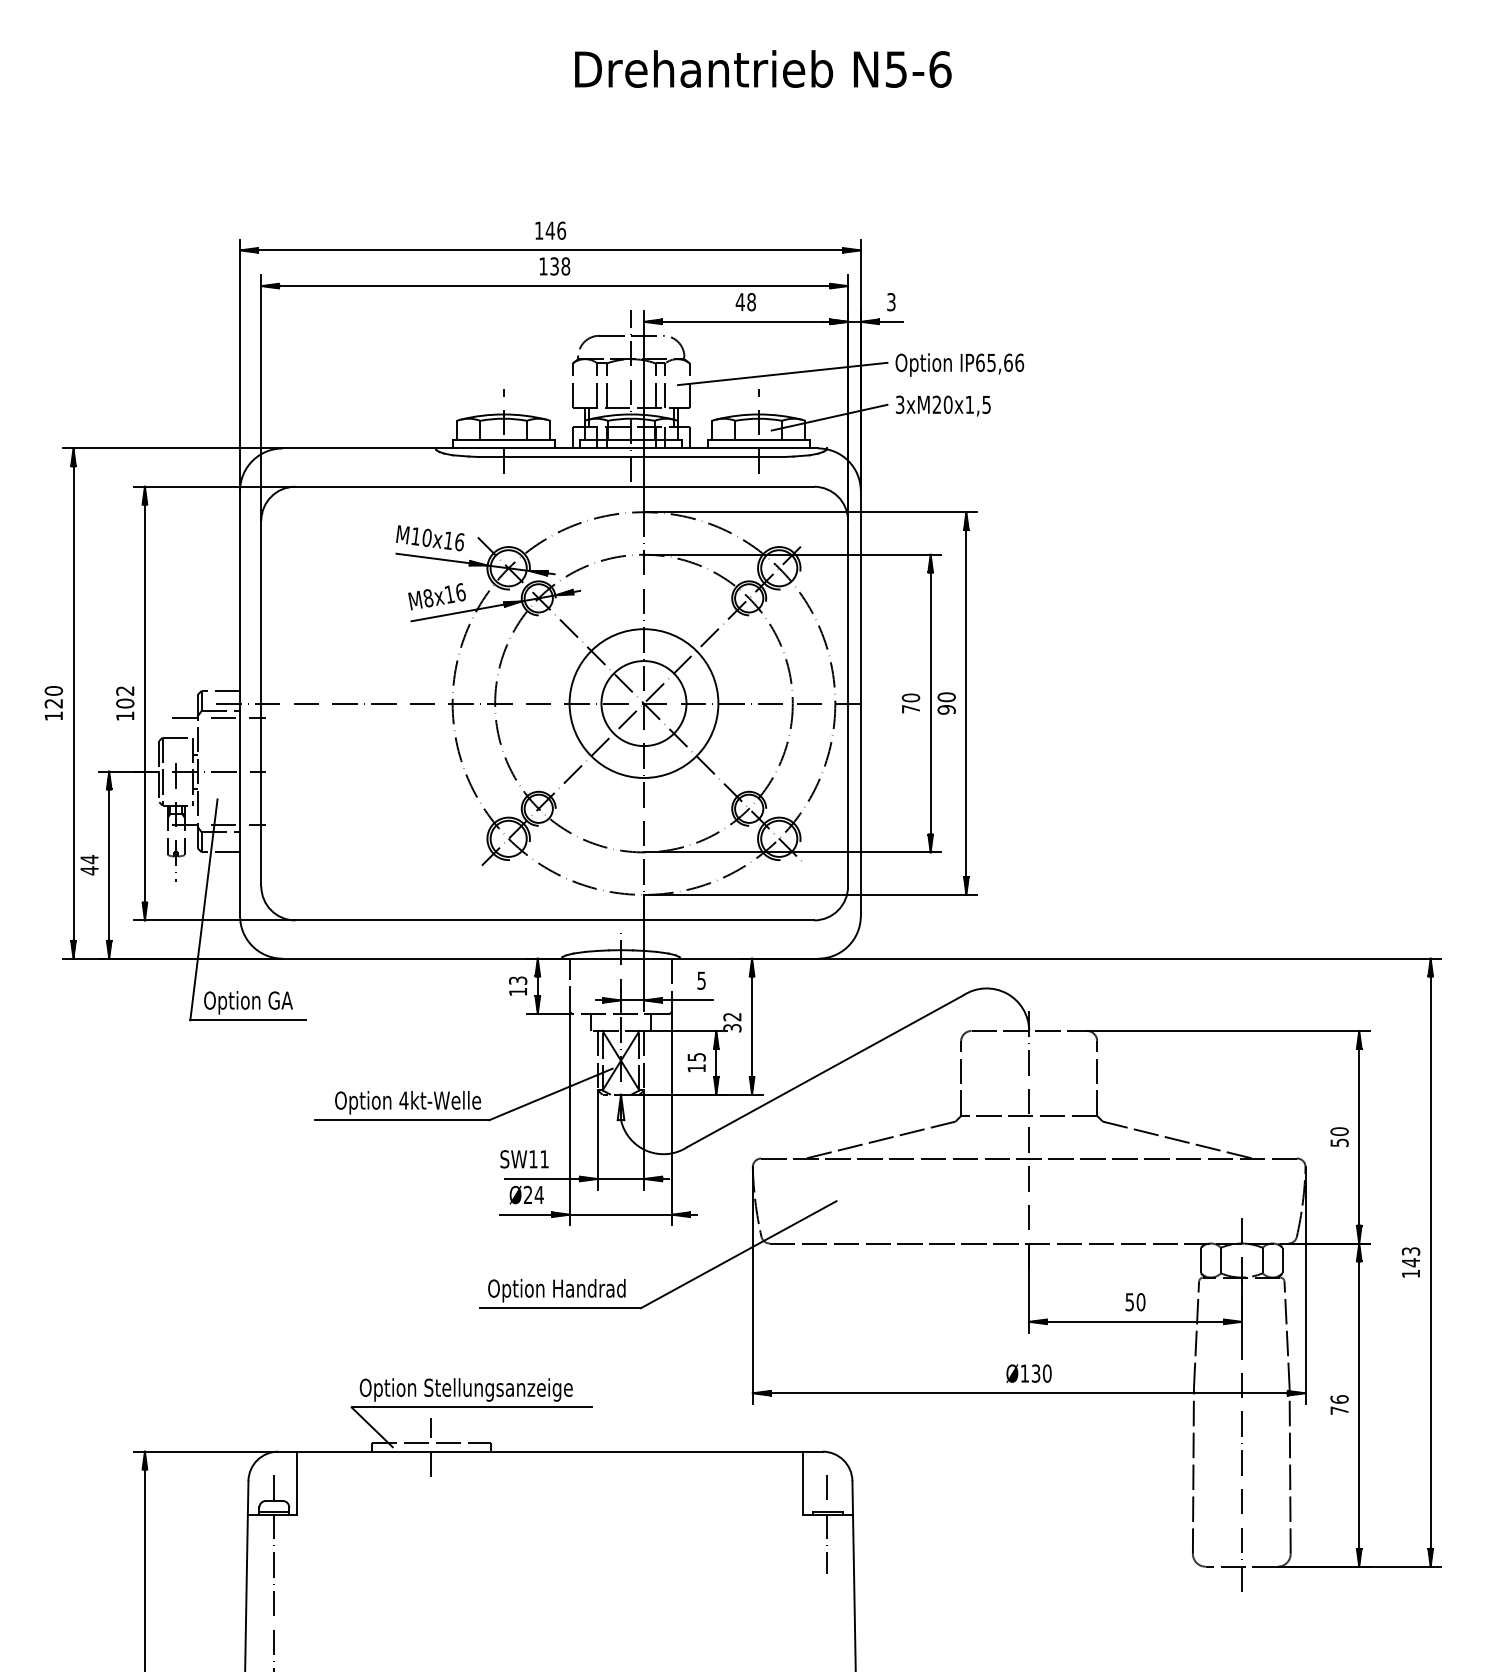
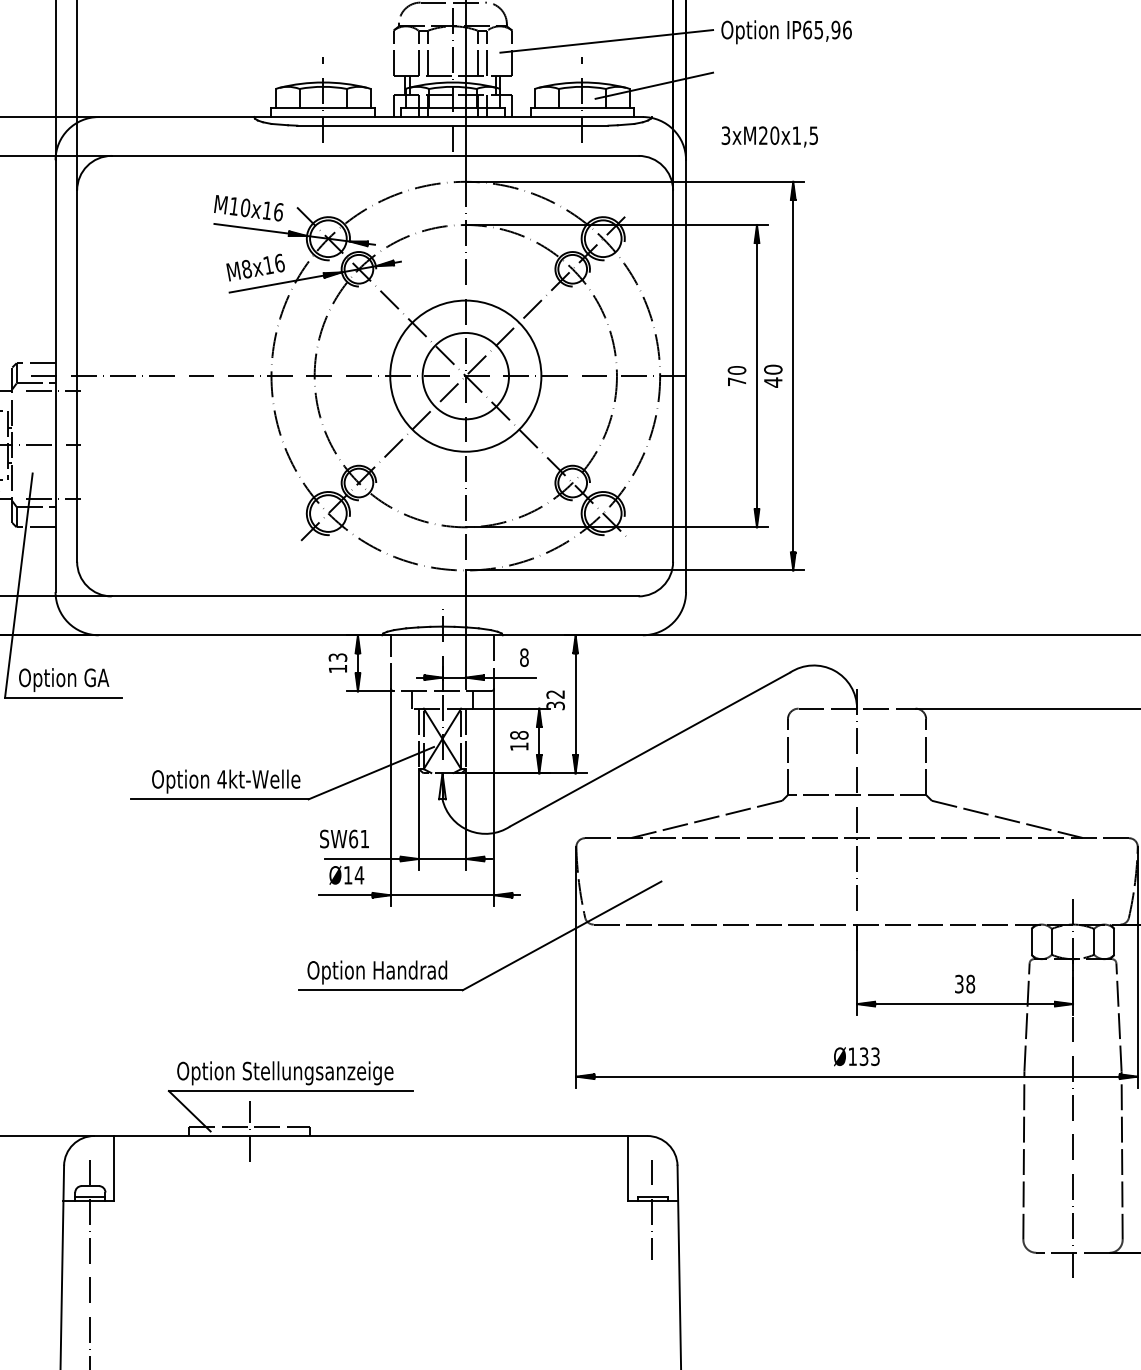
text: (1008, 362) -> (836, 29), IP65,66 -> IP65,96
text: (943, 405) -> (770, 136), moved
text: (946, 709) -> (773, 382), 90 -> 40
text: (701, 980) -> (524, 657), 5 -> 8
text: (696, 1056) -> (519, 734), 15 -> 18
text: (533, 1159) -> (353, 839), SW11 -> SW61
text: (527, 1194) -> (347, 874), Ø24 -> Ø14
text: (1135, 1302) -> (965, 984), 50 -> 38
text: (1047, 1373) -> (875, 1056), Ø130 -> Ø133

